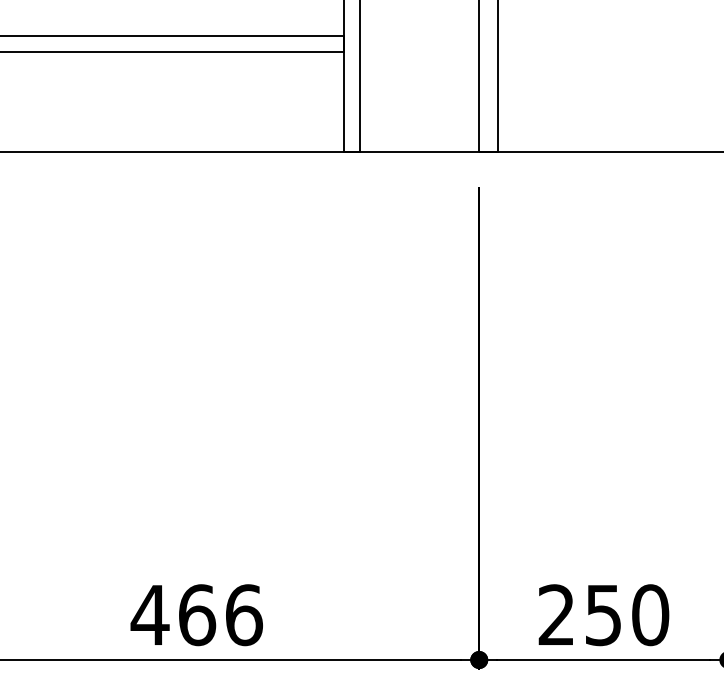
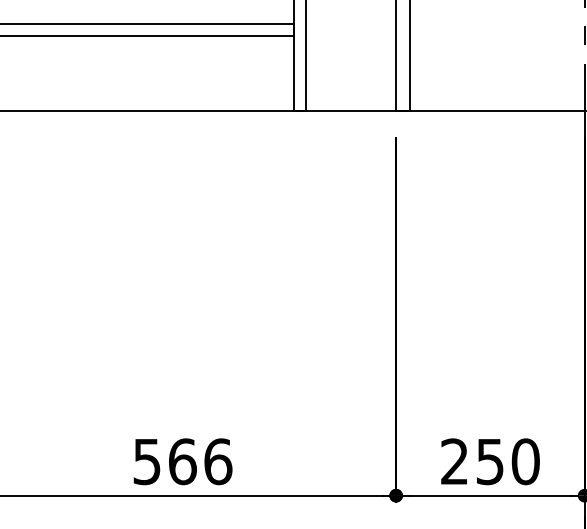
text: (149, 616) -> (146, 462), 466 -> 566

